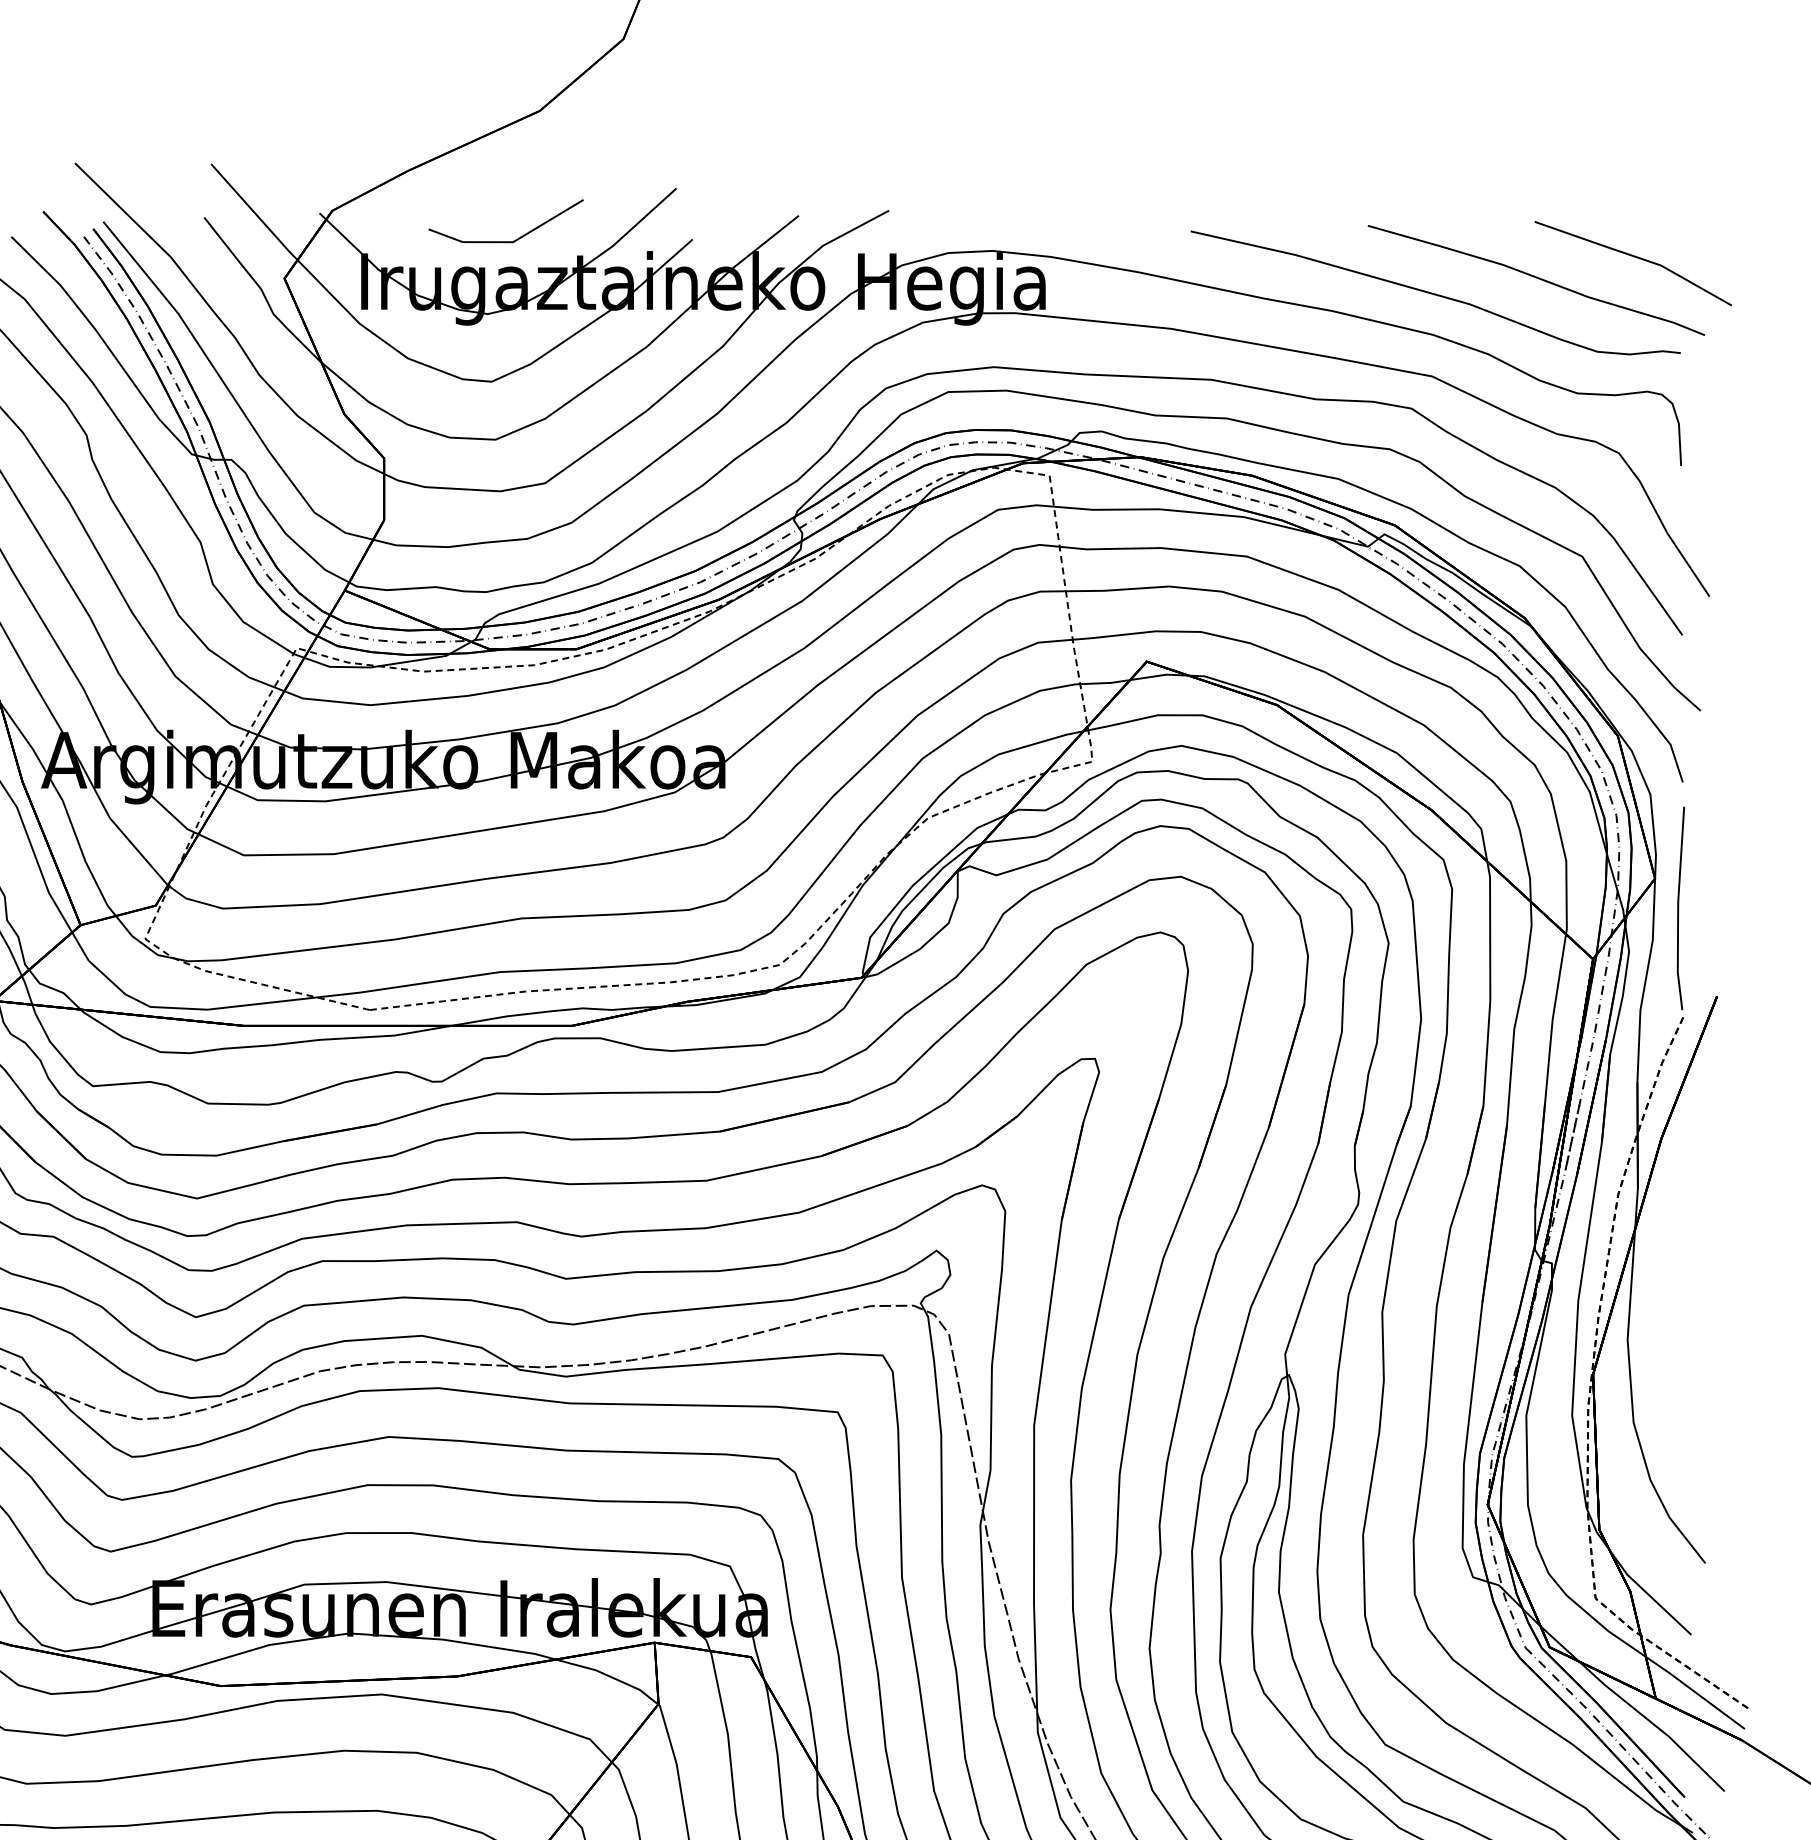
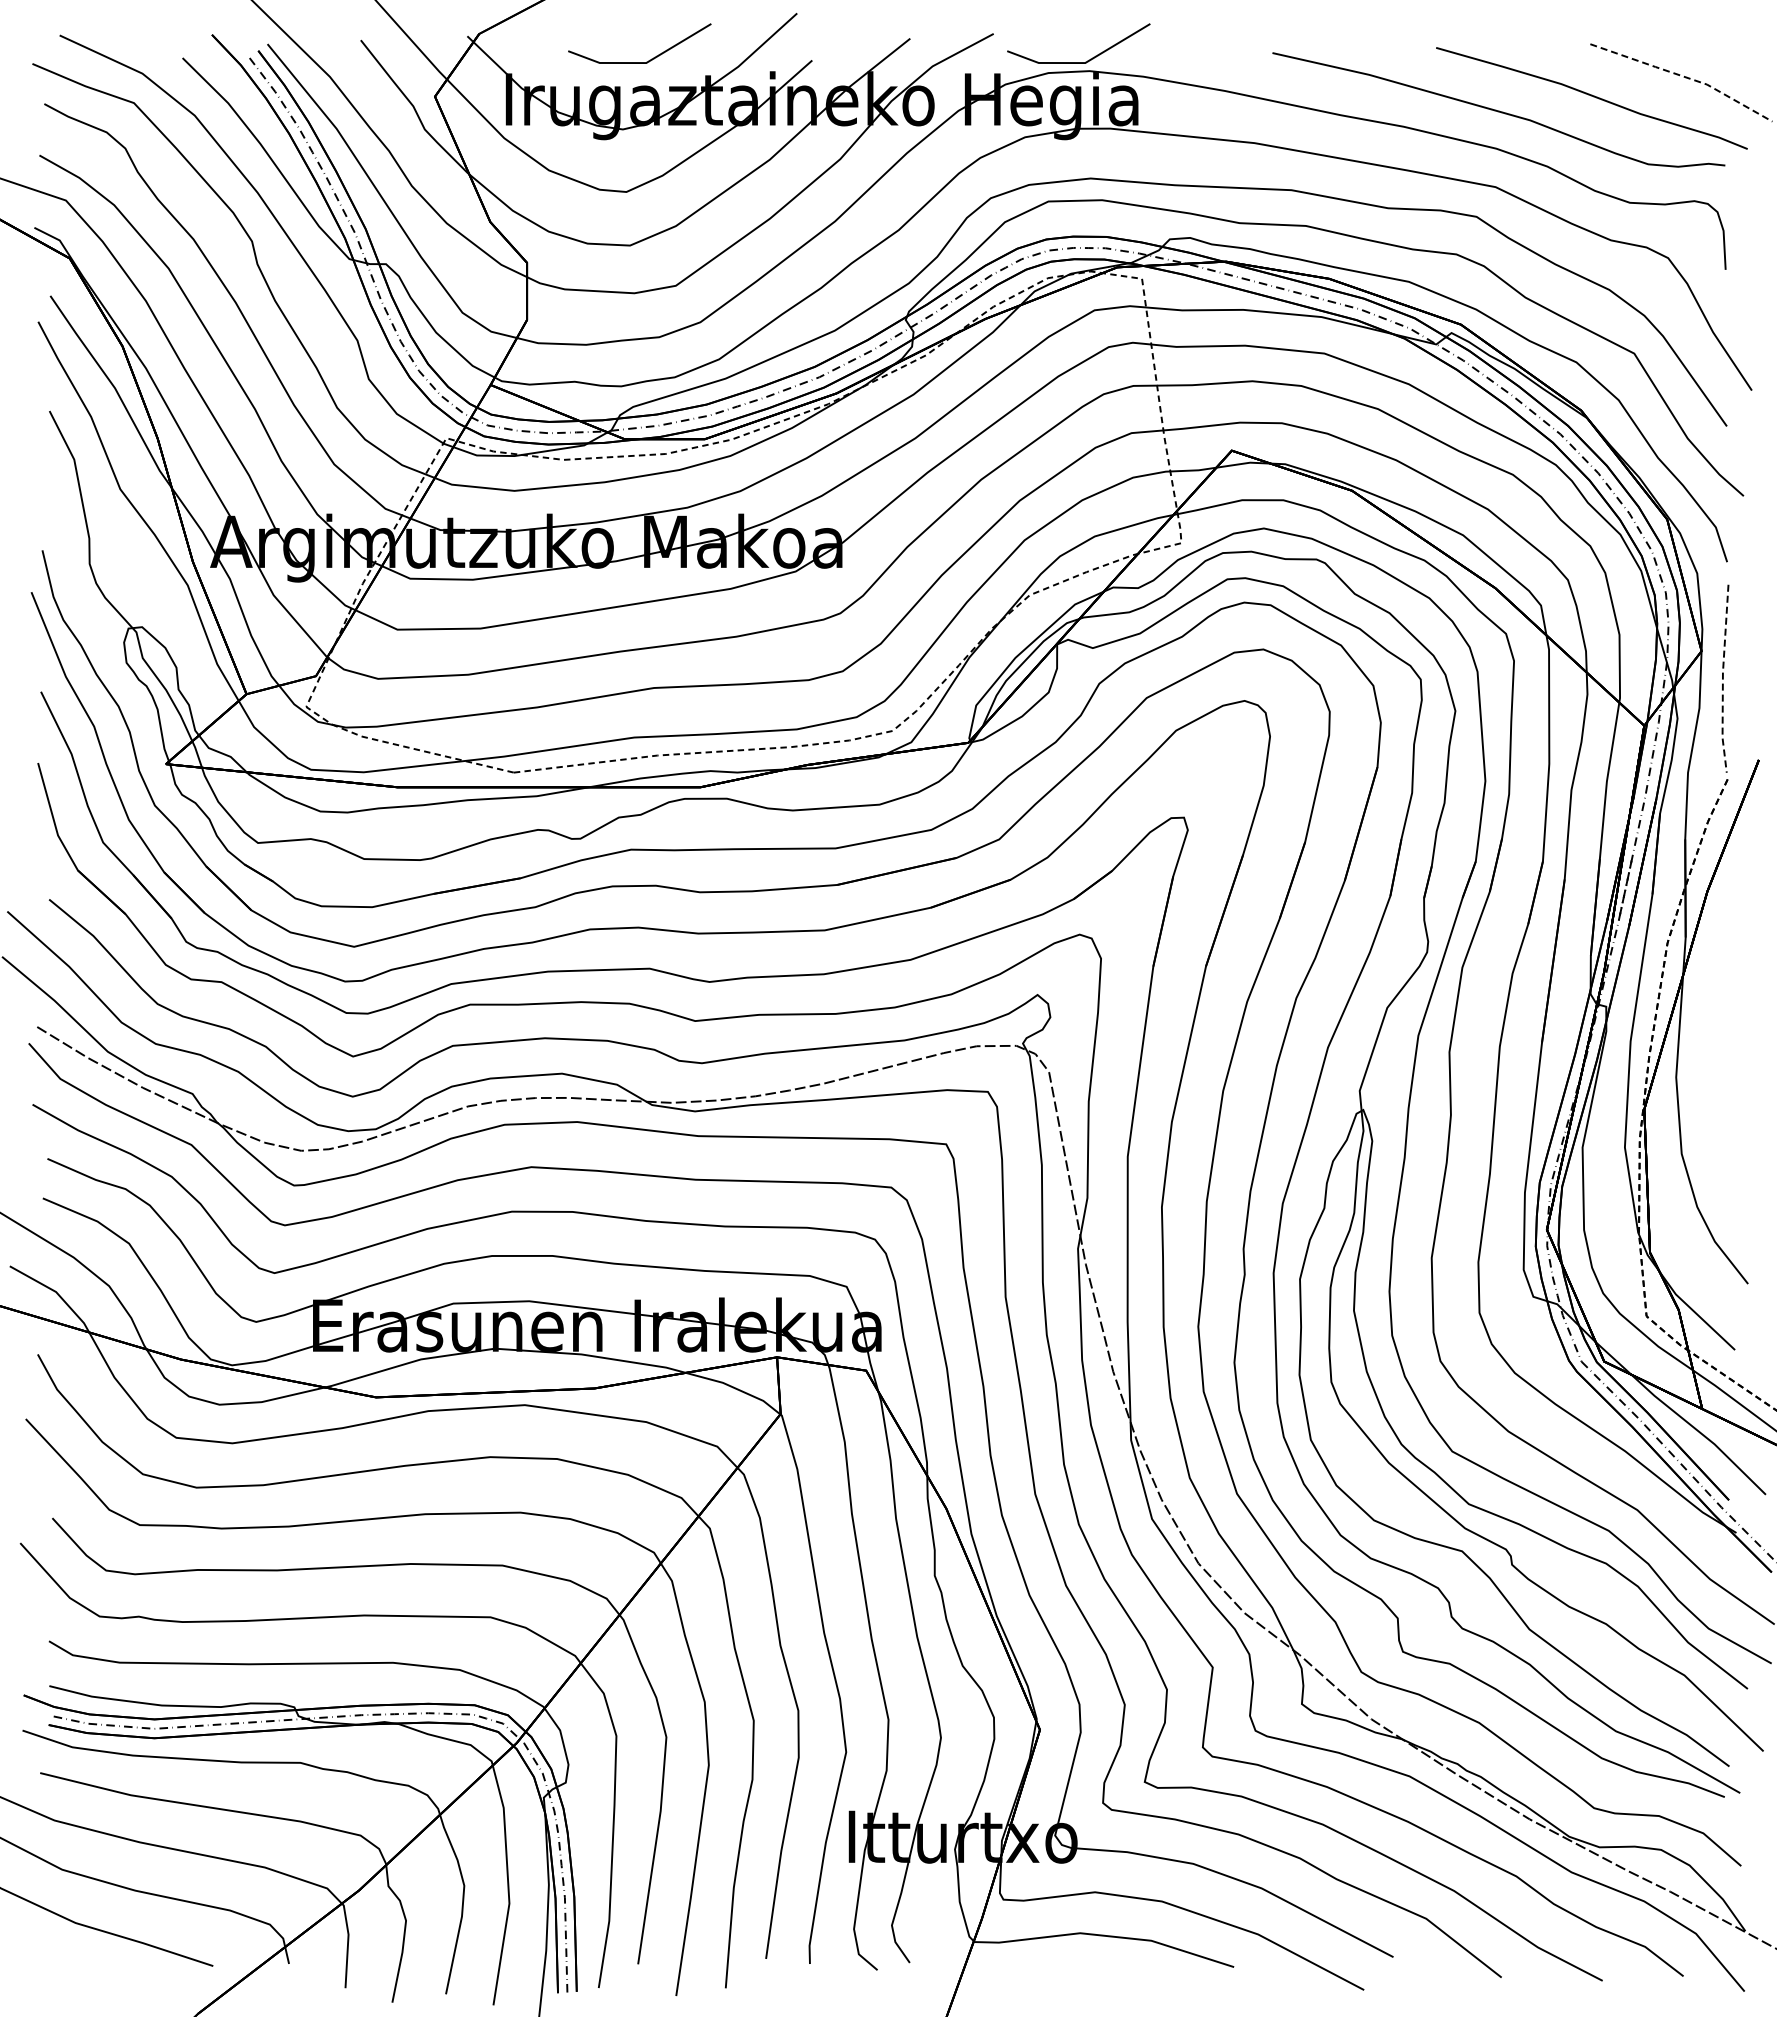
line: (980, 241) -> (1078, 62), added
line: (1636, 256) -> (1684, 76), solid -> dashed
line: (1677, 909) -> (1722, 679), solid -> dashed

